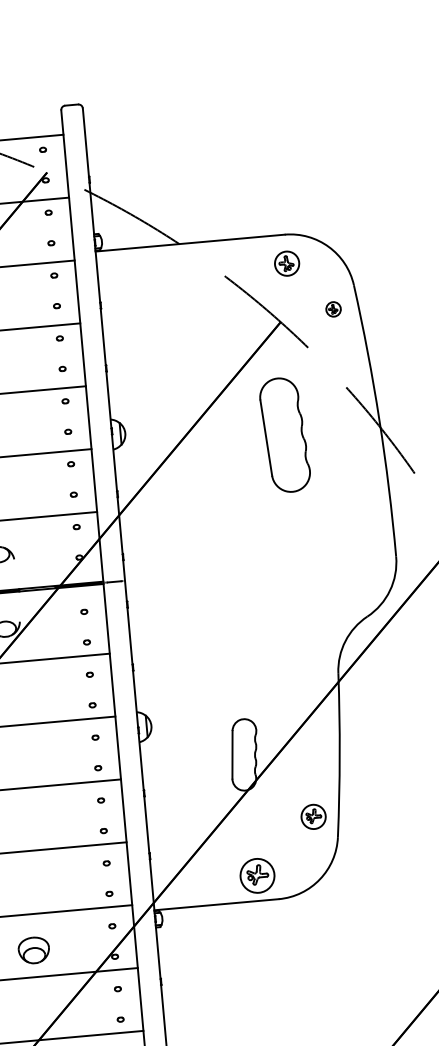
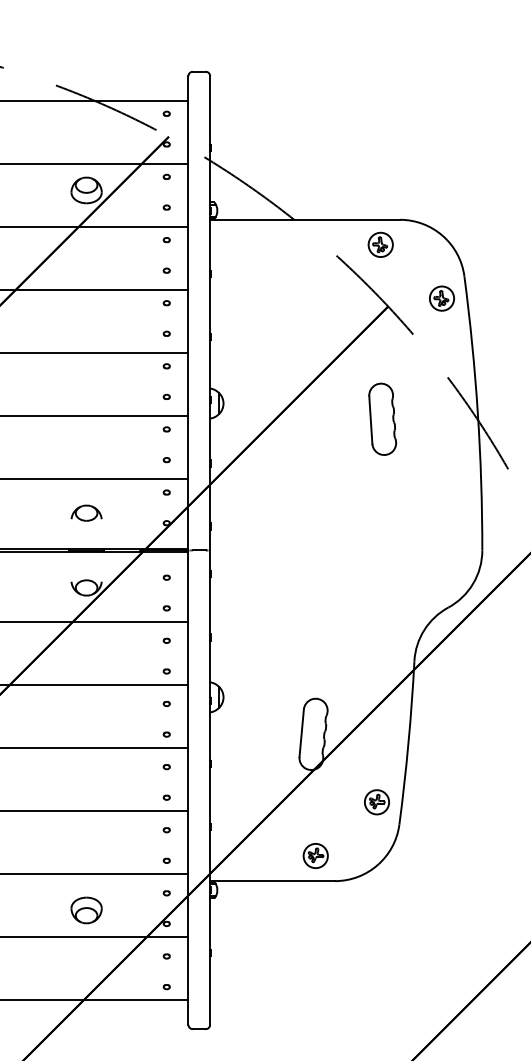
part: (286, 263) -> (380, 244), moved
part: (333, 309) -> (441, 298), size x1.67
part: (284, 434) -> (382, 418), size x0.62
part: (257, 875) -> (315, 855), size x0.71

